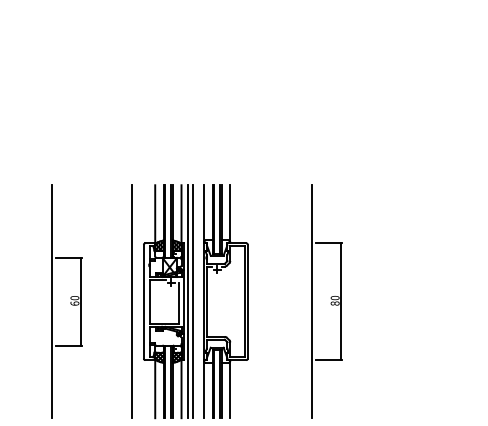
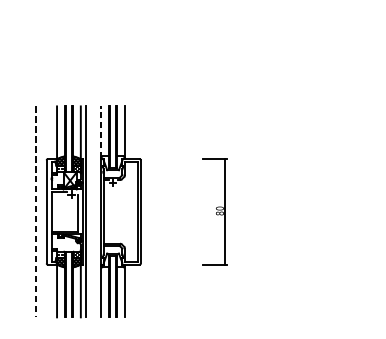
line: (204, 213) -> (101, 131), solid -> dashed
line: (192, 301) -> (90, 211), removed
line: (311, 301) -> (198, 211), removed
line: (131, 302) -> (35, 212), solid -> dashed

